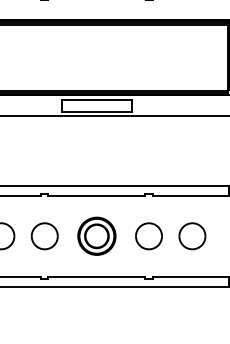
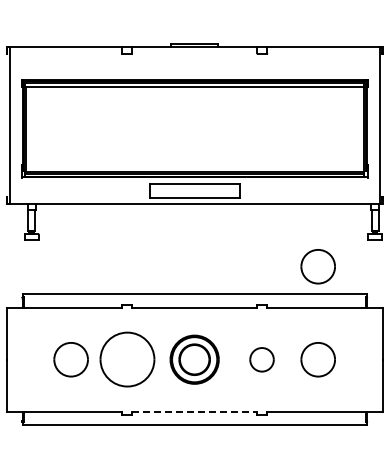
part: (191, 164) -> (317, 266), added
part: (44, 236) -> (126, 359), size x1.6
part: (148, 236) -> (261, 359), size x0.7
line: (96, 276) -> (194, 411), solid -> dashed

